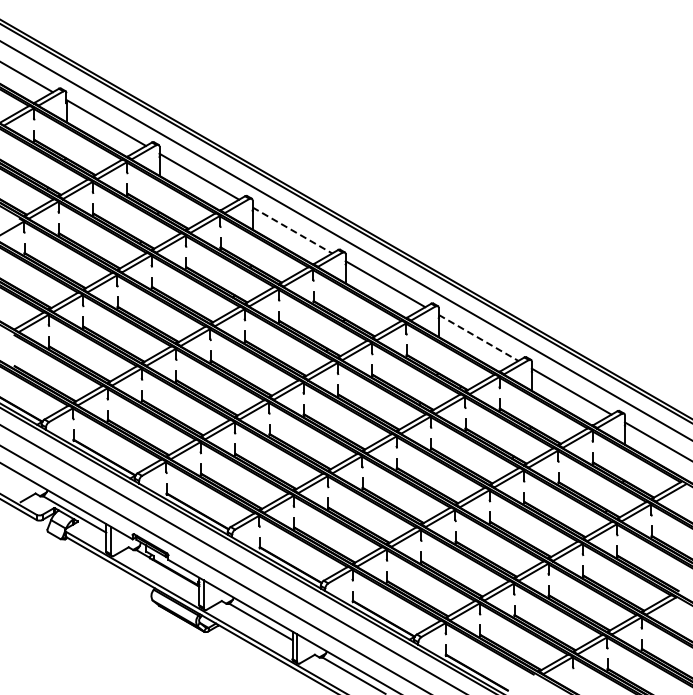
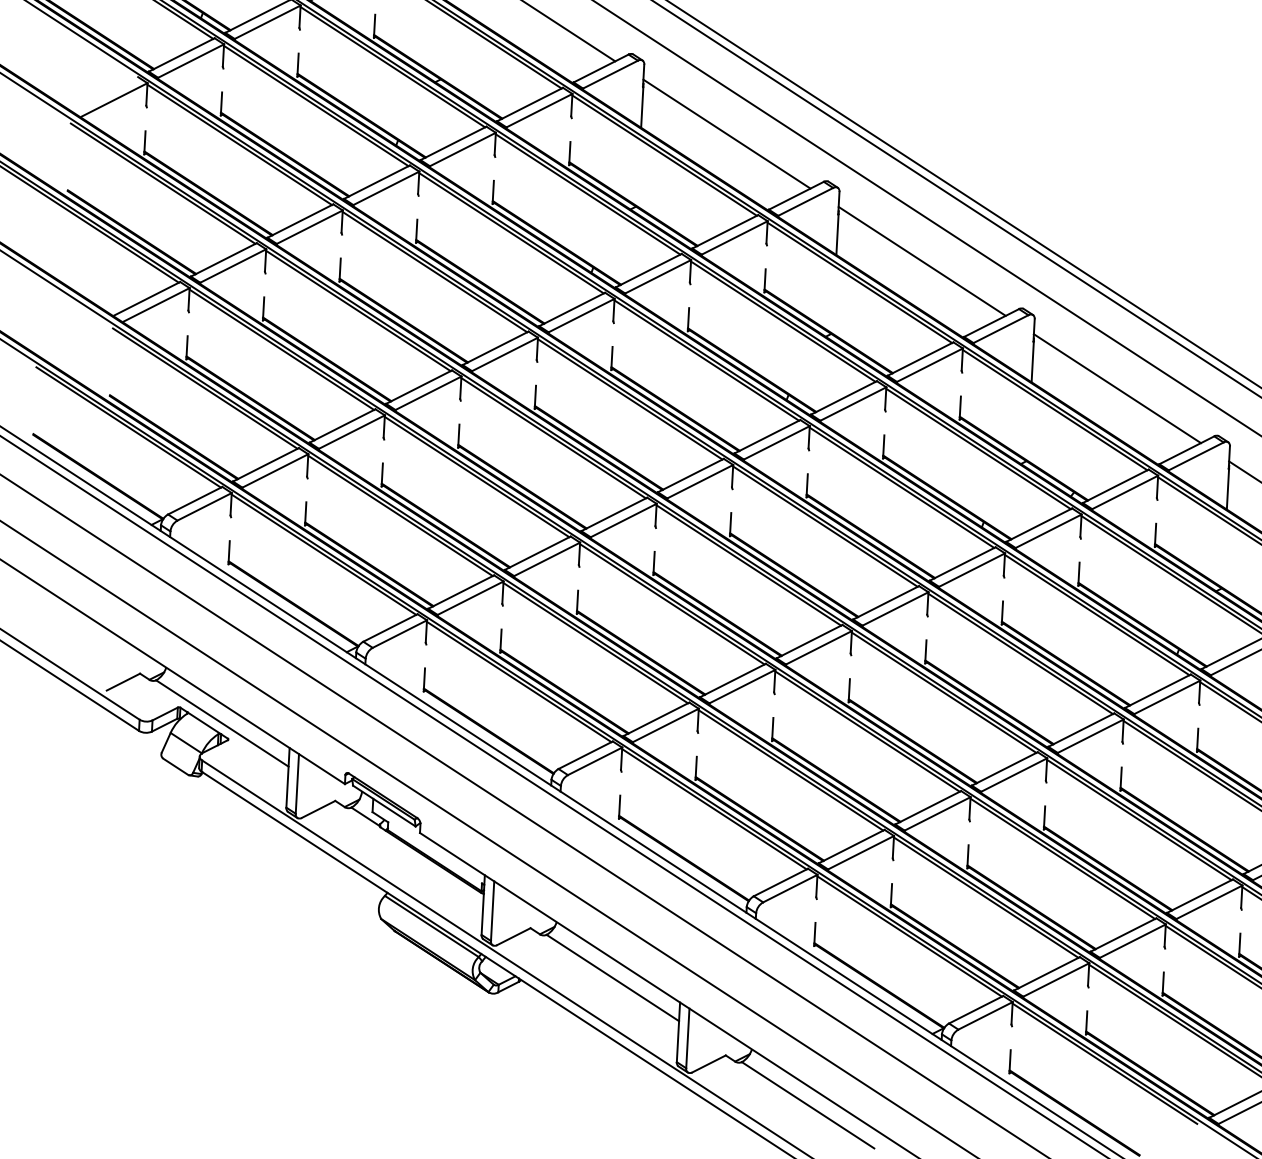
line: (292, 230) -> (727, 134), dashed -> solid
line: (478, 337) -> (1117, 387), dashed -> solid

